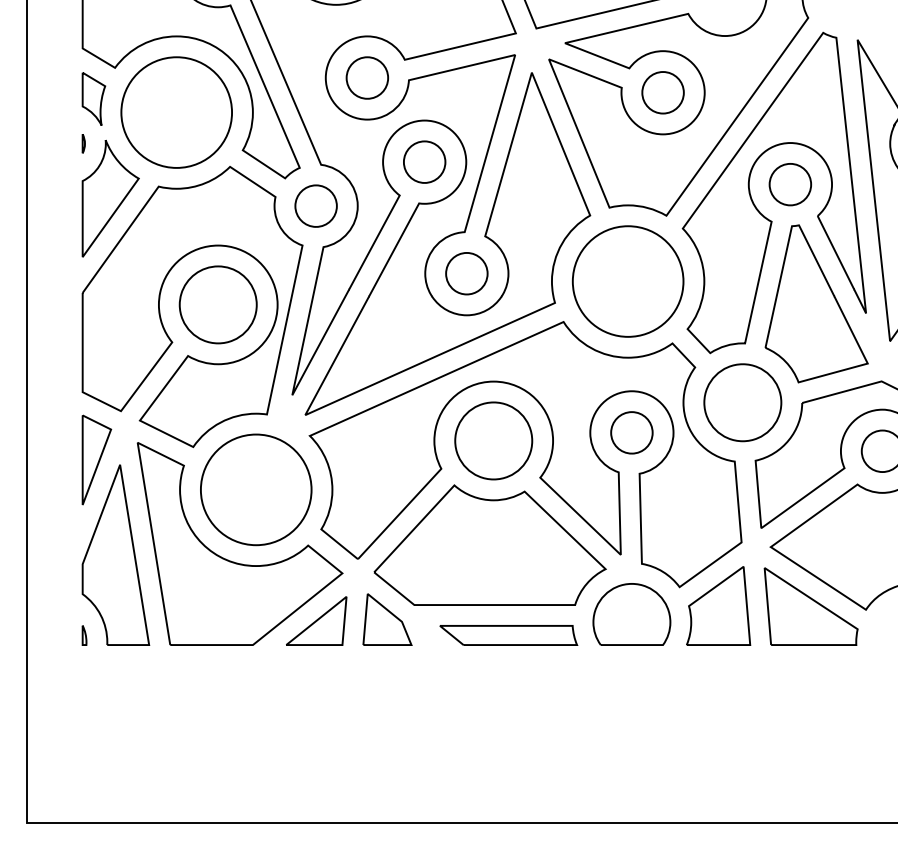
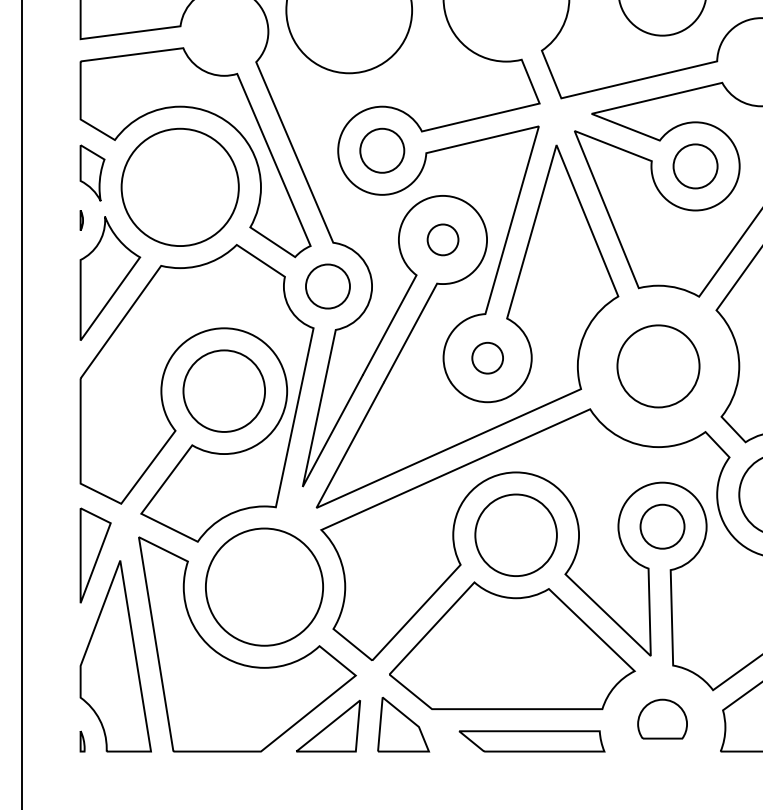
part: (424, 161) -> (442, 239), size x0.7
part: (466, 273) -> (487, 357), size x0.7
part: (627, 281) -> (657, 366), size x0.7
part: (631, 614) -> (662, 719), size x0.6

